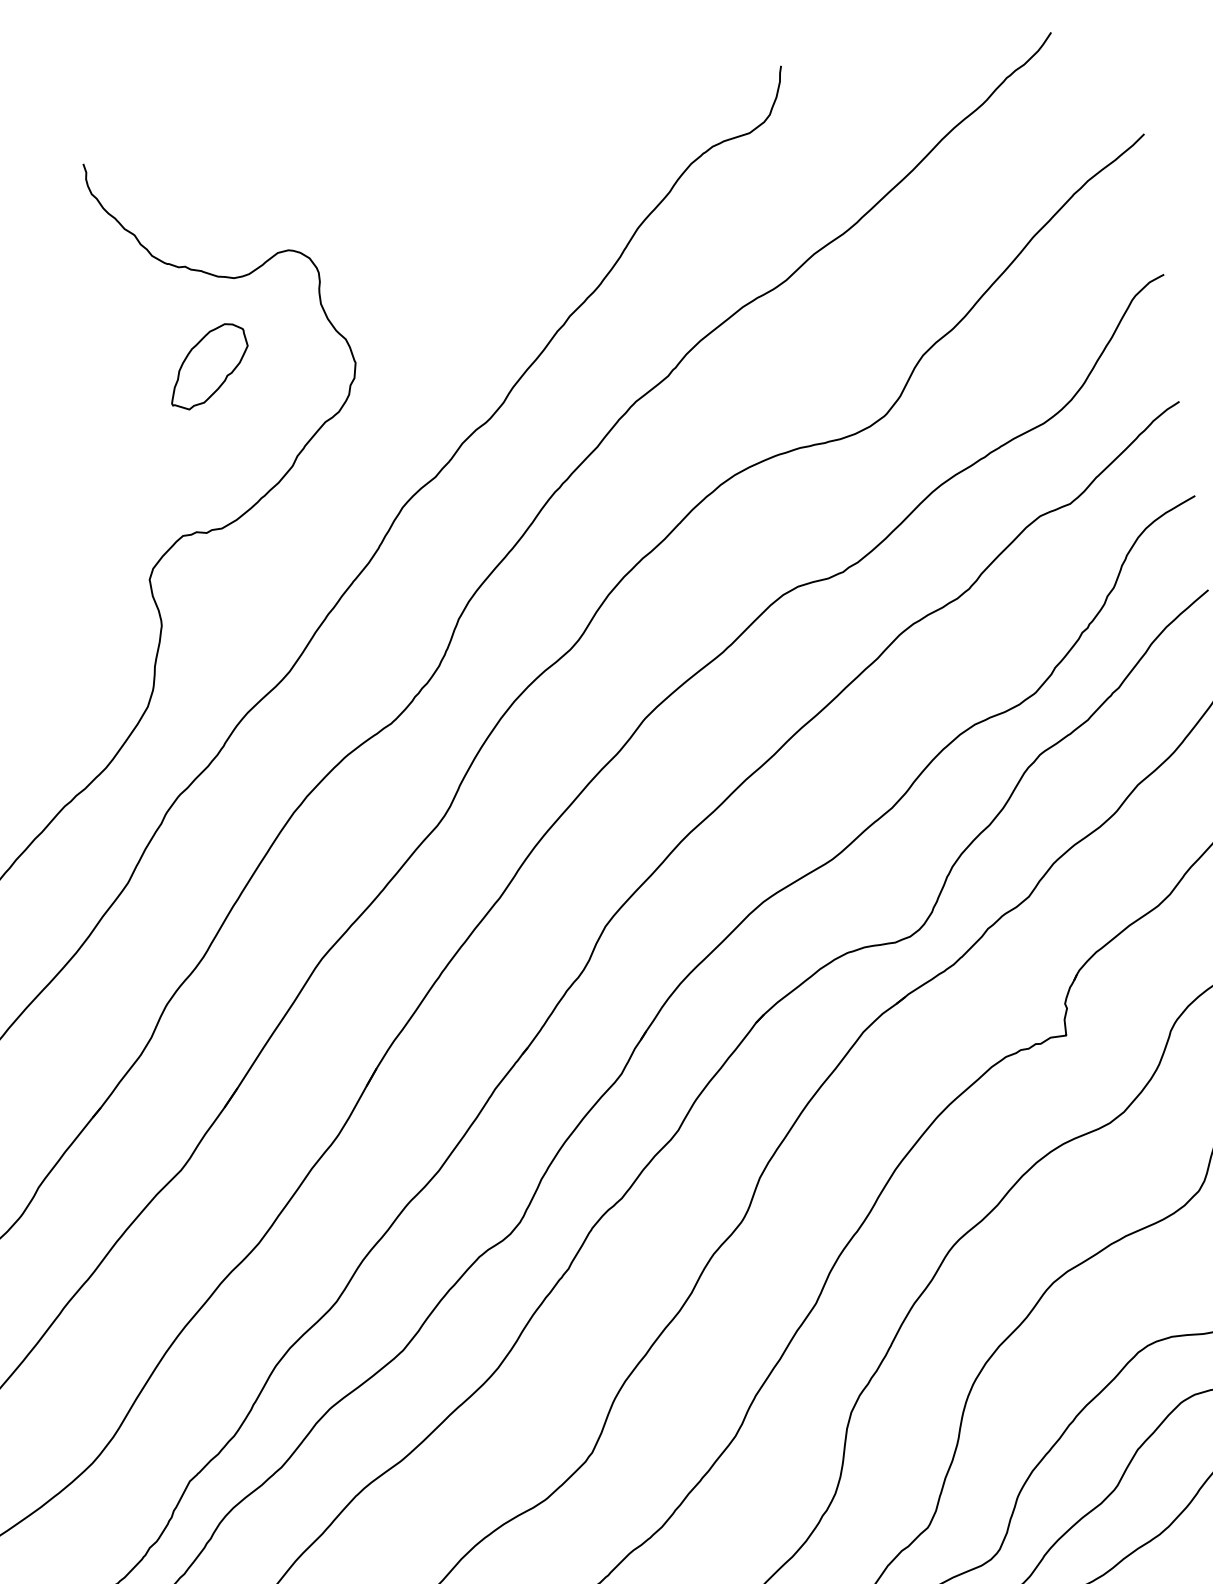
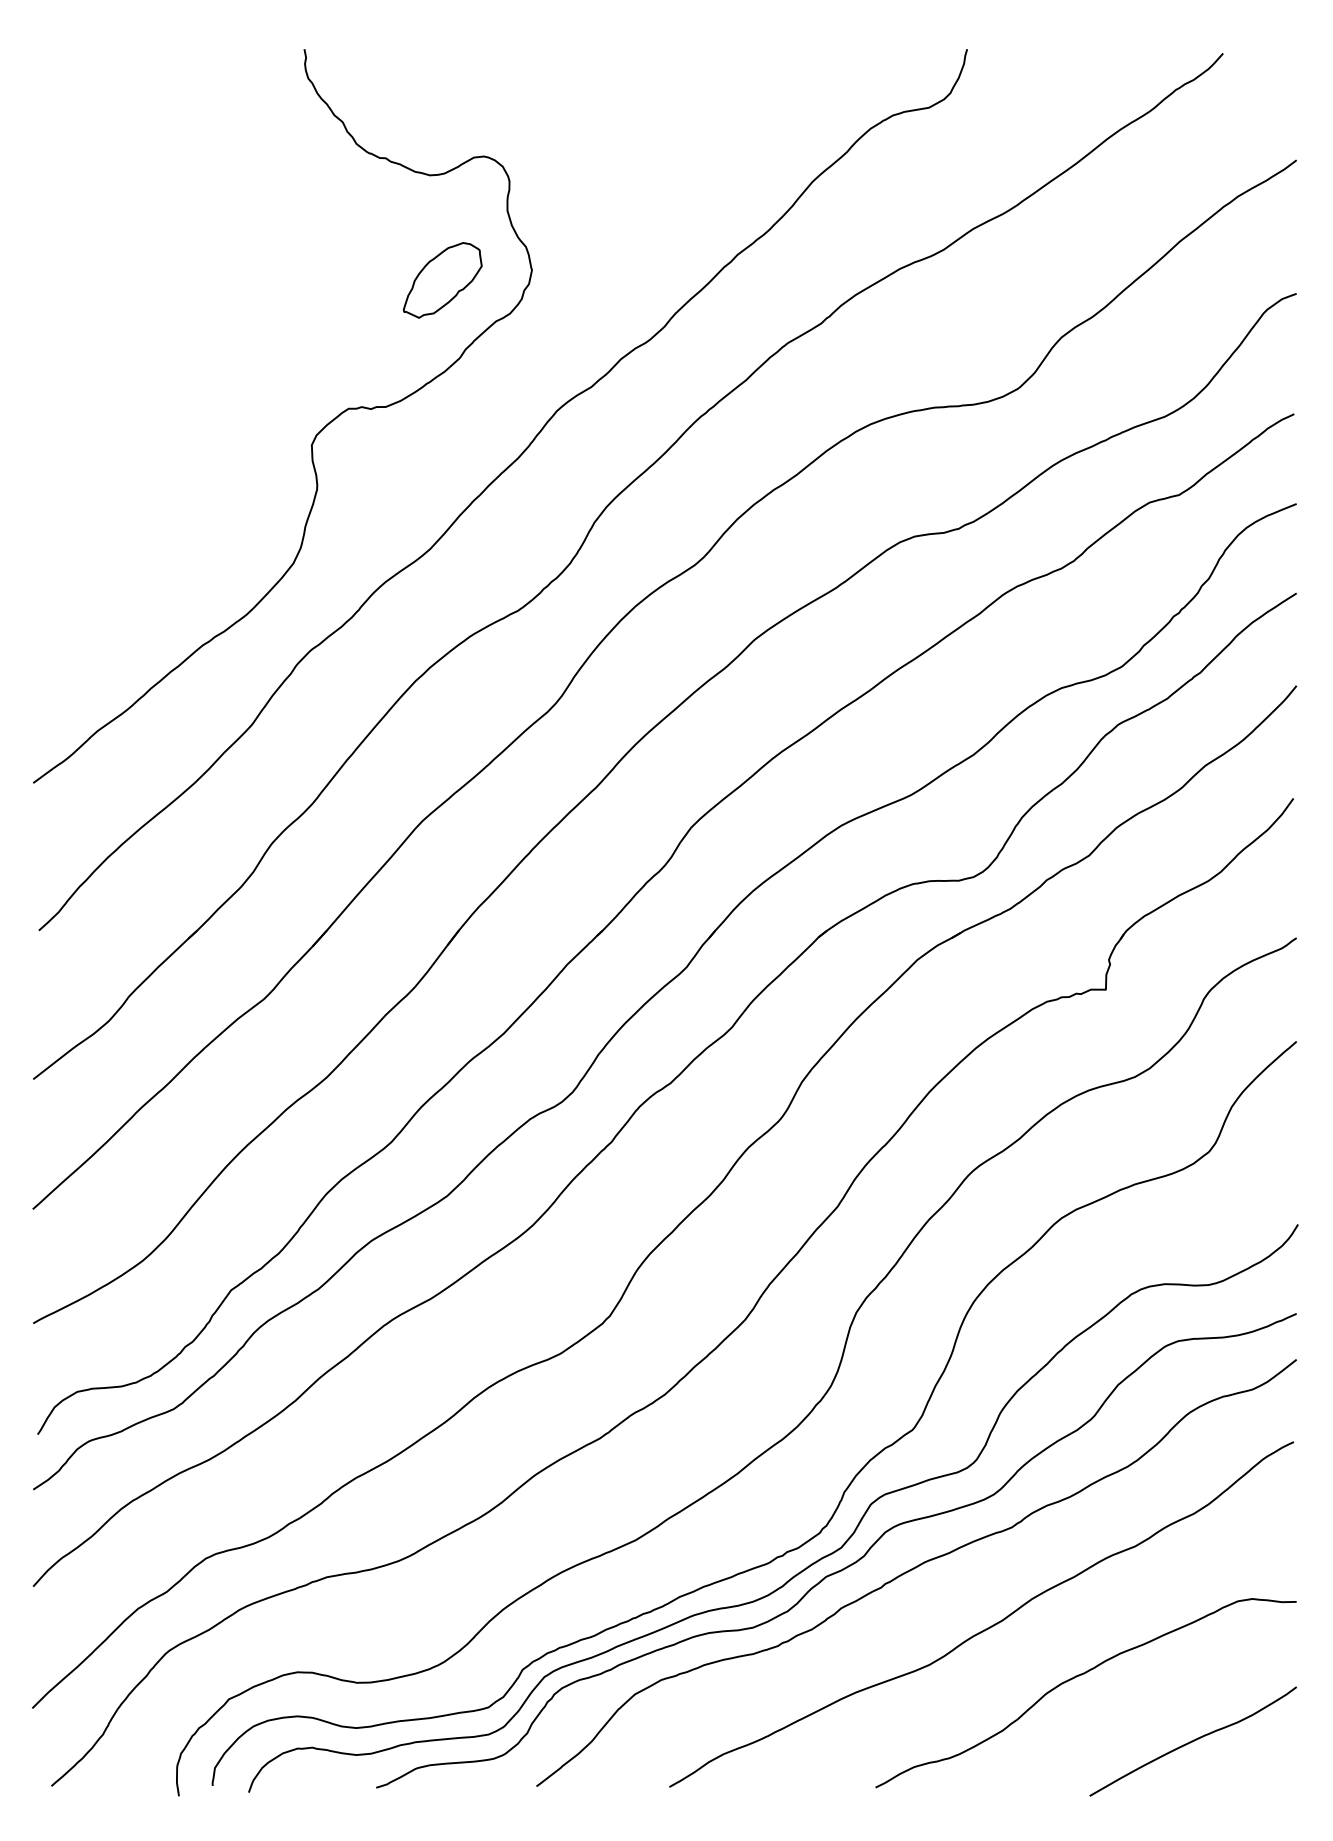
part: (208, 366) -> (442, 280), moved

